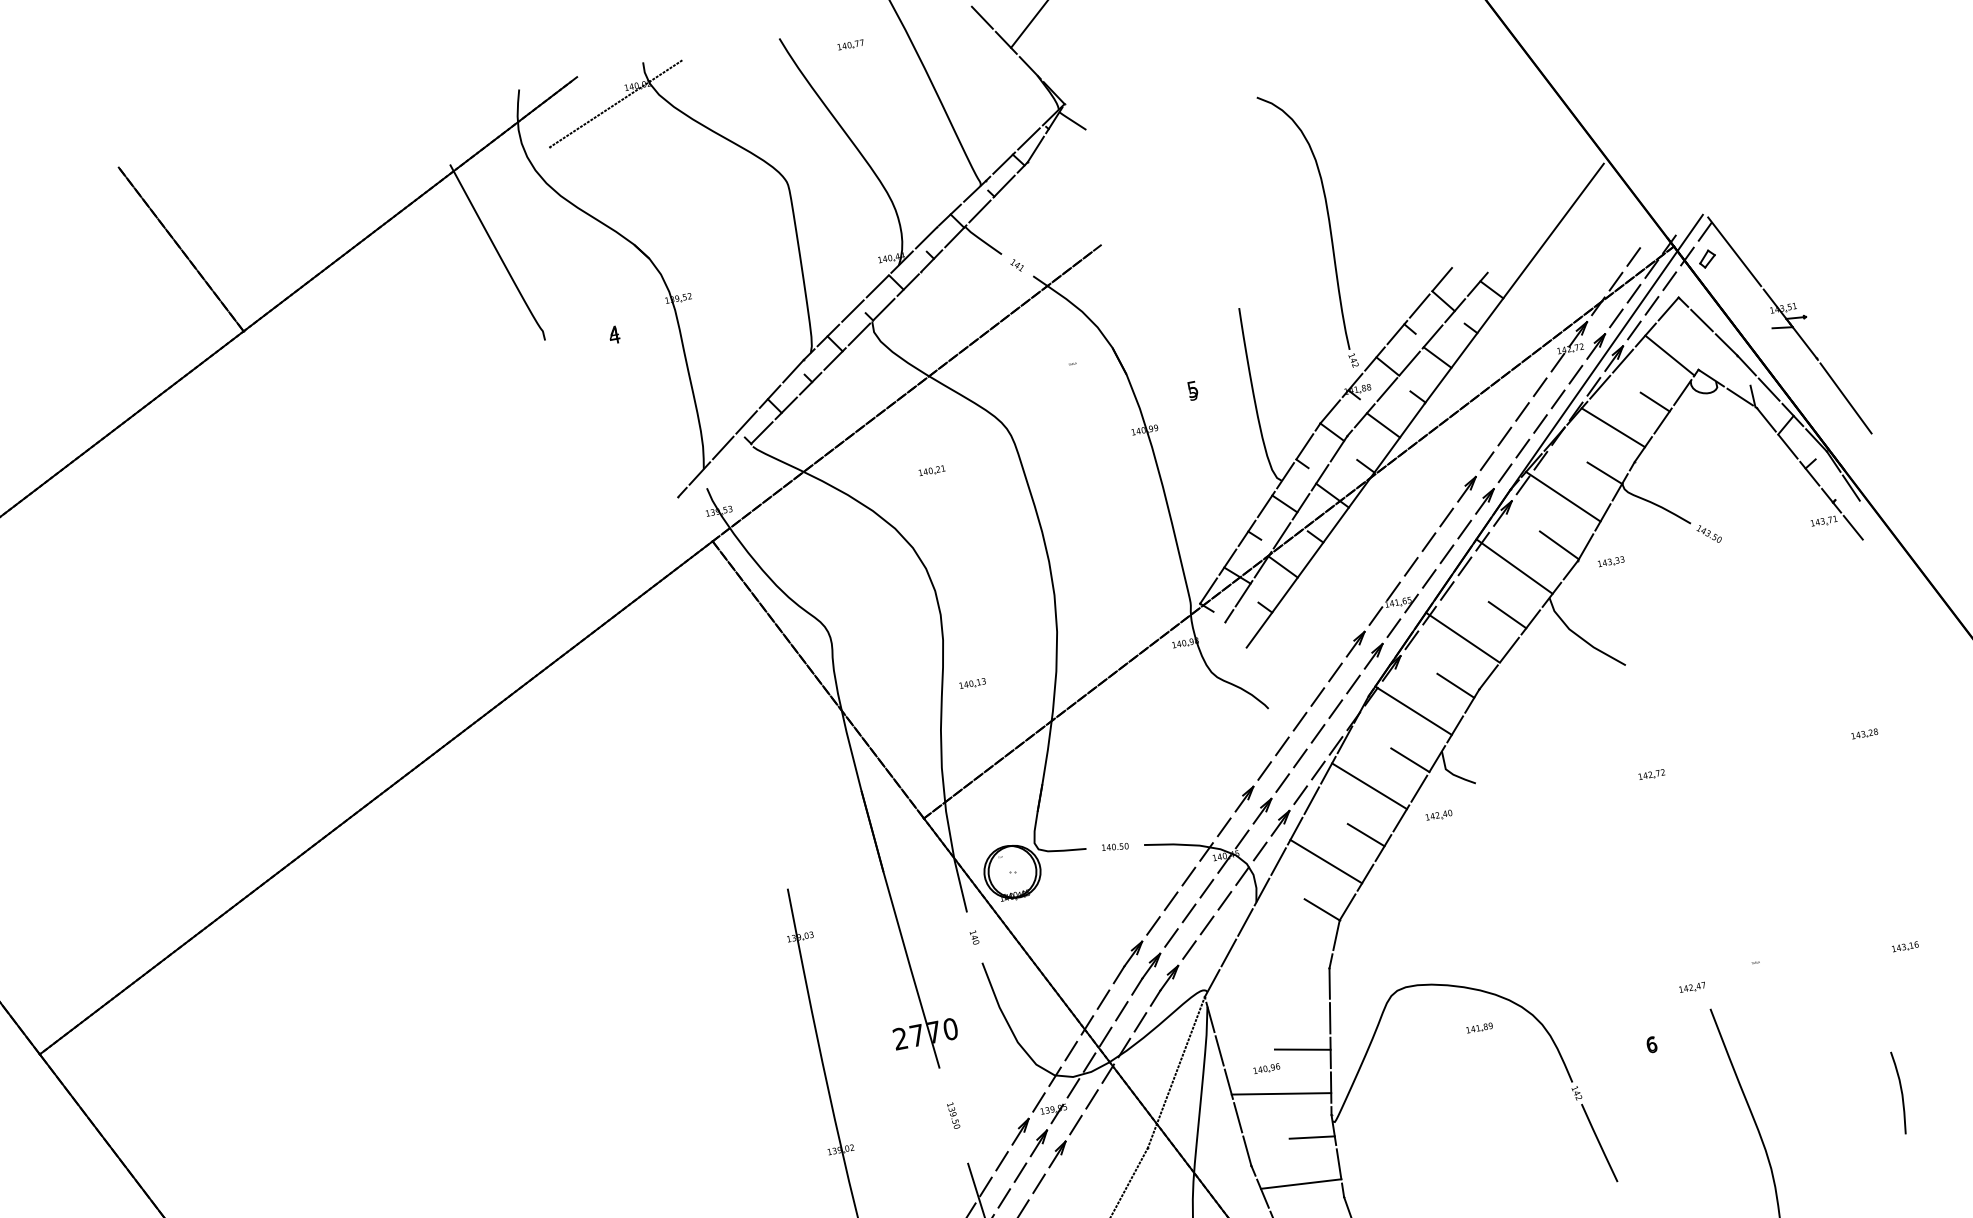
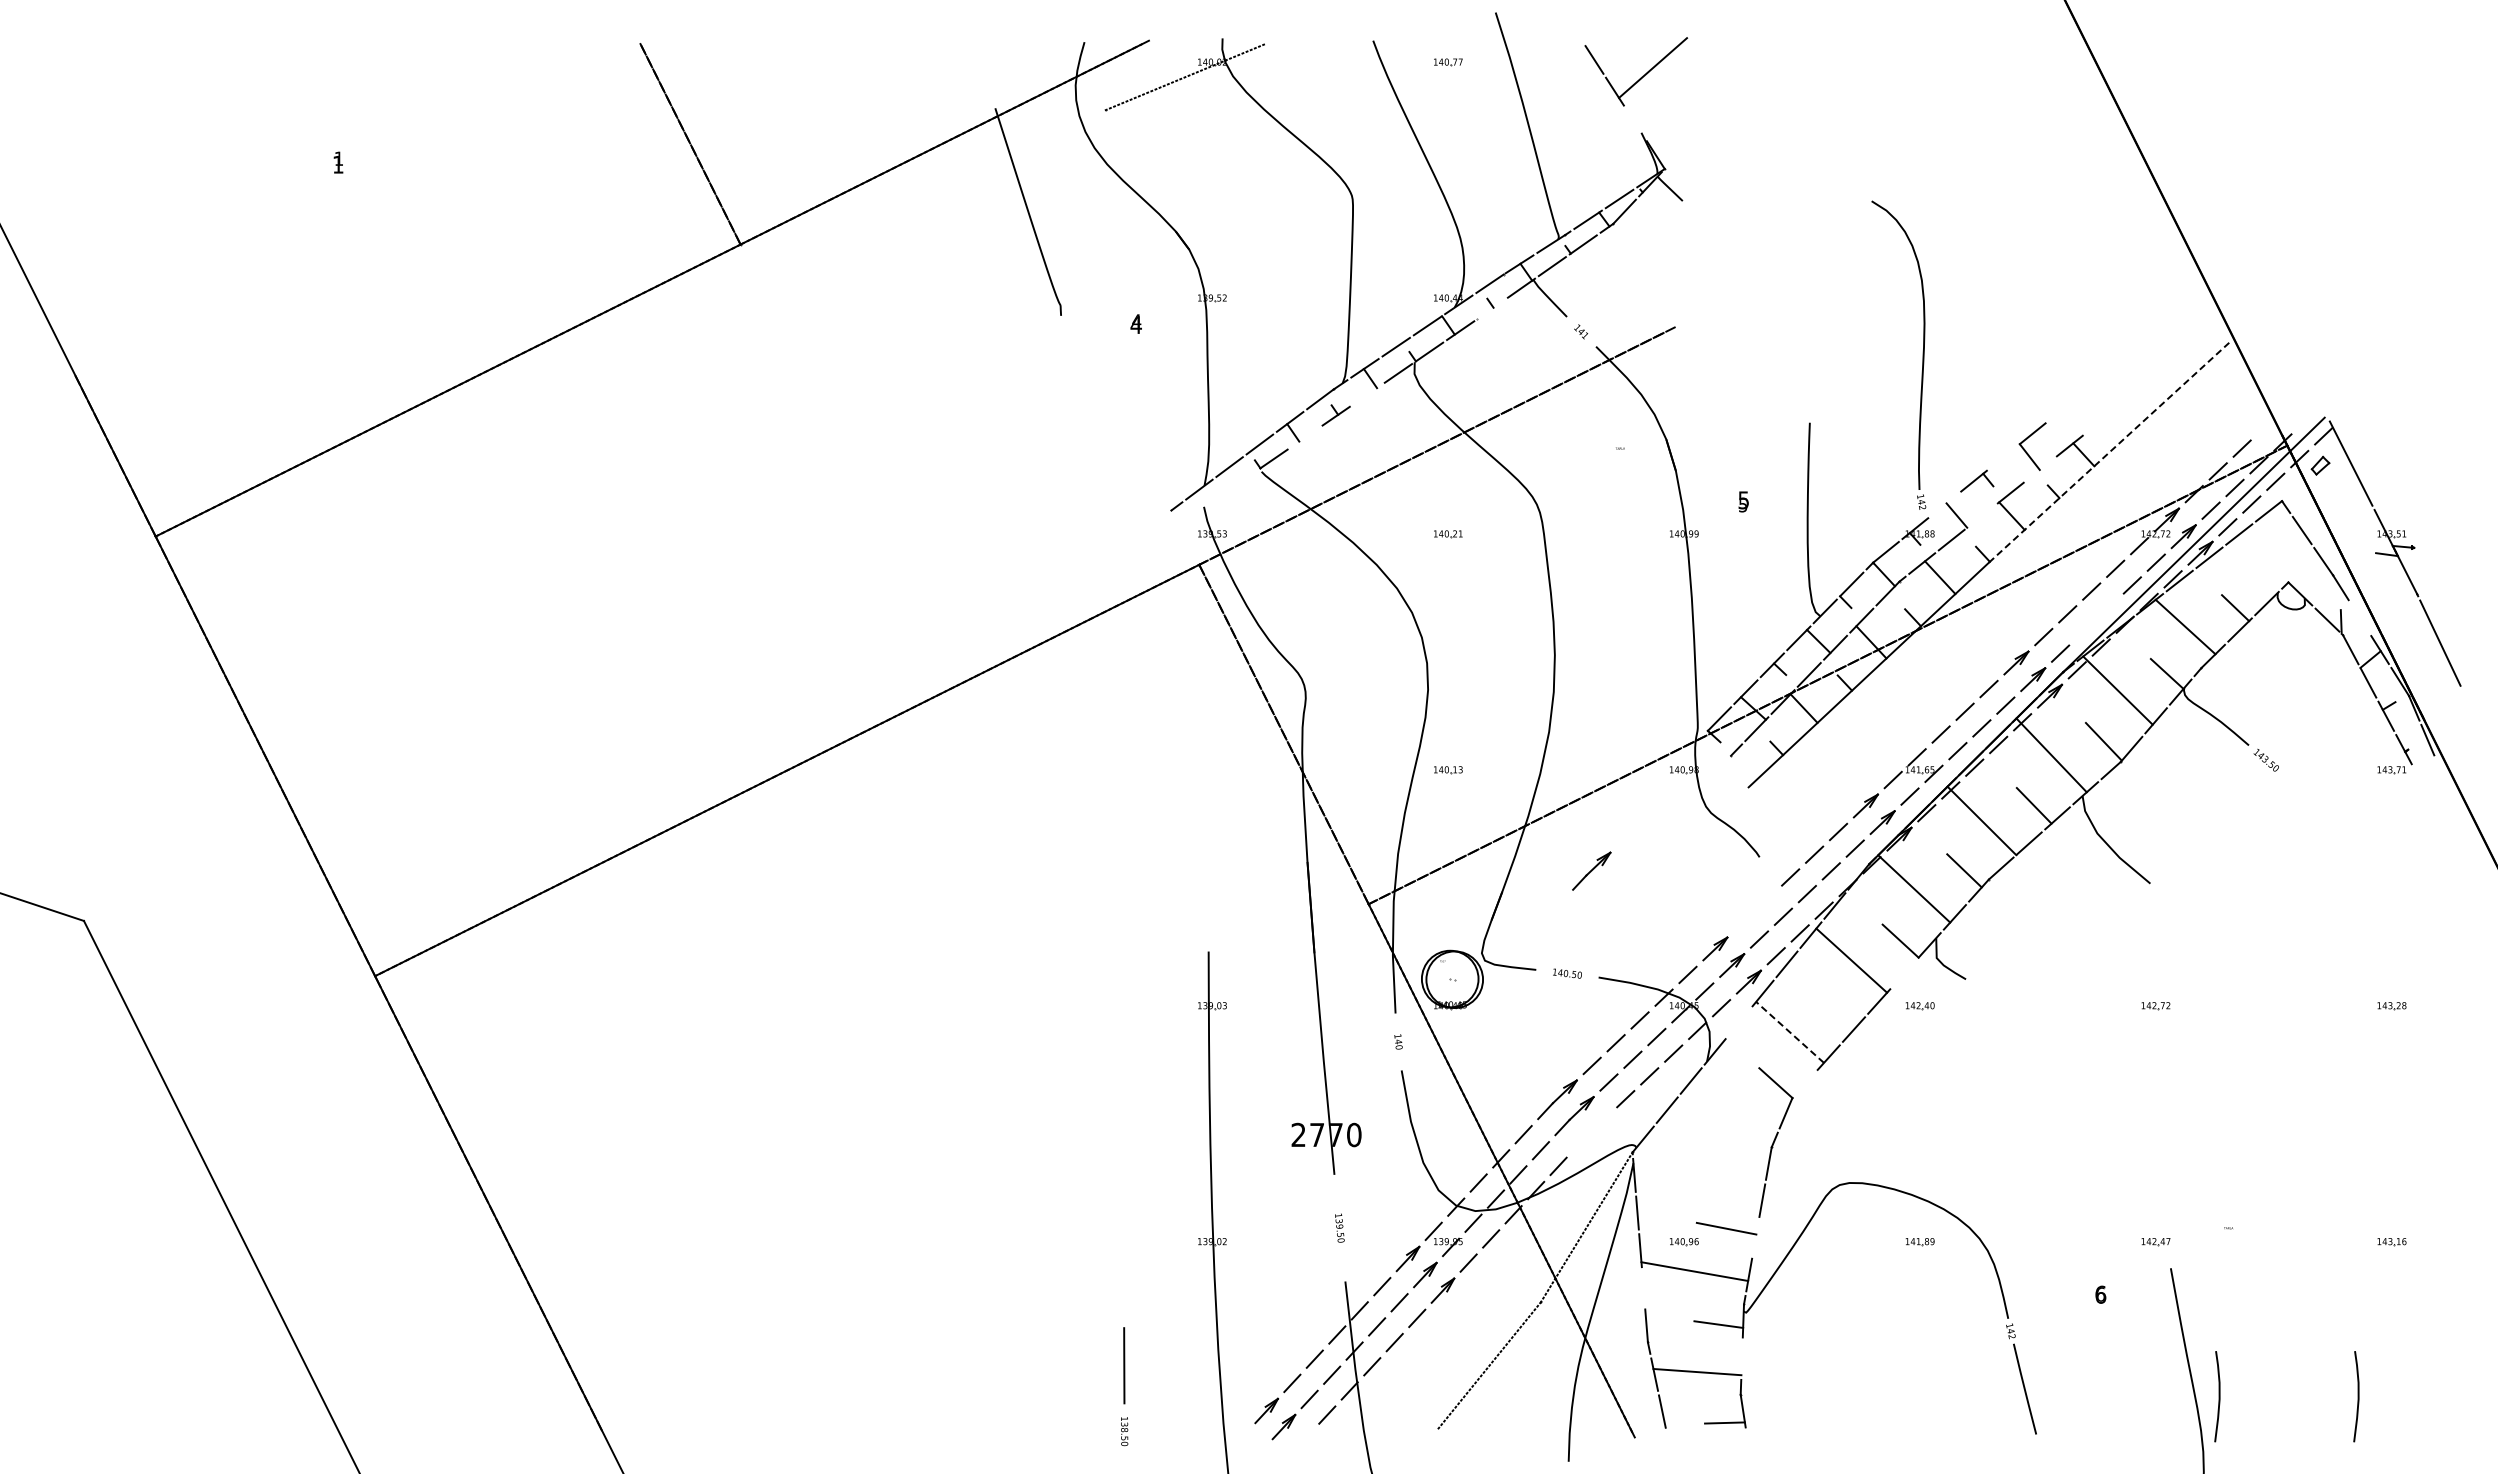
line: (1030, 68) -> (1635, 123), removed
line: (931, 260) -> (1490, 309), removed
line: (1514, 283) -> (2109, 452), solid -> dashed
line: (1419, 306) -> (2003, 457), removed
line: (1455, 310) -> (2040, 469), removed
line: (1669, 355) -> (2260, 561), removed
line: (834, 358) -> (1366, 394), removed
line: (1374, 358) -> (1944, 504), removed
line: (1410, 363) -> (1981, 516), removed
line: (1768, 390) -> (2359, 618), removed
line: (785, 408) -> (1304, 437), removed
line: (1532, 433) -> (2098, 616), removed
line: (1853, 527) -> (2421, 782), removed
part: (1610, 562) -> (2155, 770), removed
line: (1275, 756) -> (1757, 909), removed
line: (1419, 788) -> (1904, 973), removed
line: (1365, 834) -> (1837, 1011), removed
line: (1278, 861) -> (1738, 1022), removed
line: (1326, 861) -> (1790, 1032), solid -> dashed
line: (1347, 907) -> (1803, 1085), removed
part: (1164, 985) -> (1591, 870), moved
line: (1330, 1052) -> (1755, 1237), removed
curve: (1775, 1116) -> (2218, 1396), added
line: (1237, 1117) -> (1643, 1287), removed
line: (1338, 1164) -> (1741, 1358), removed

